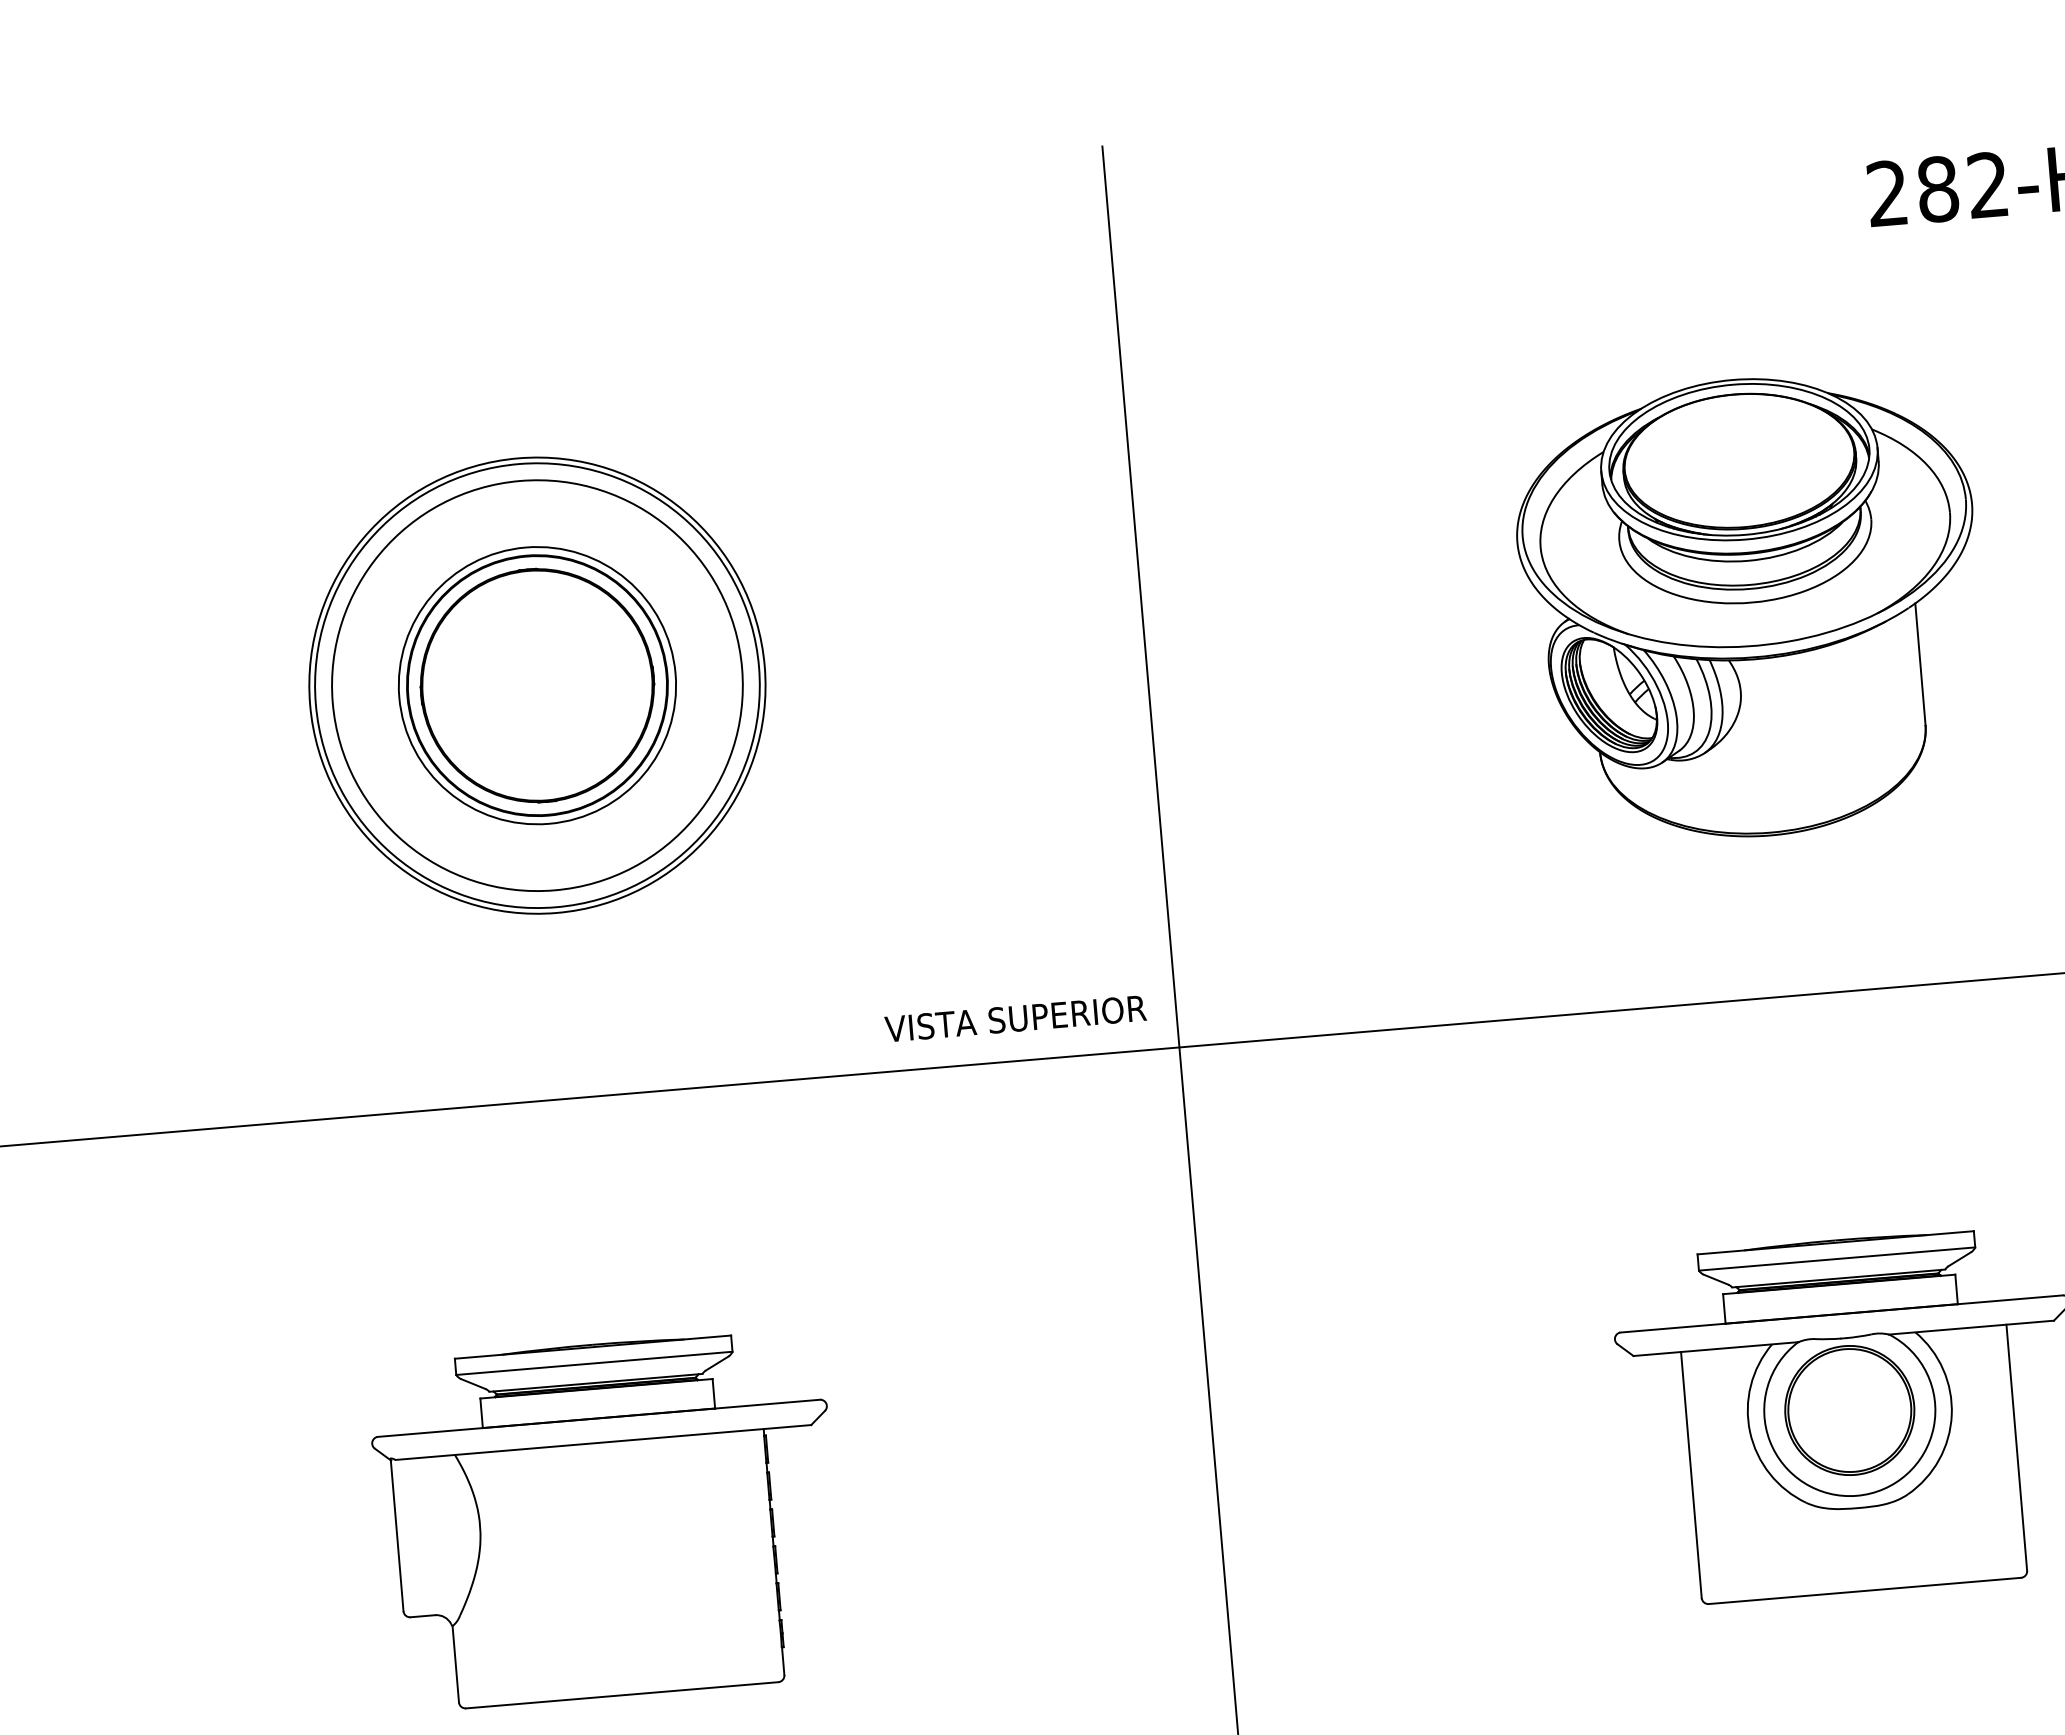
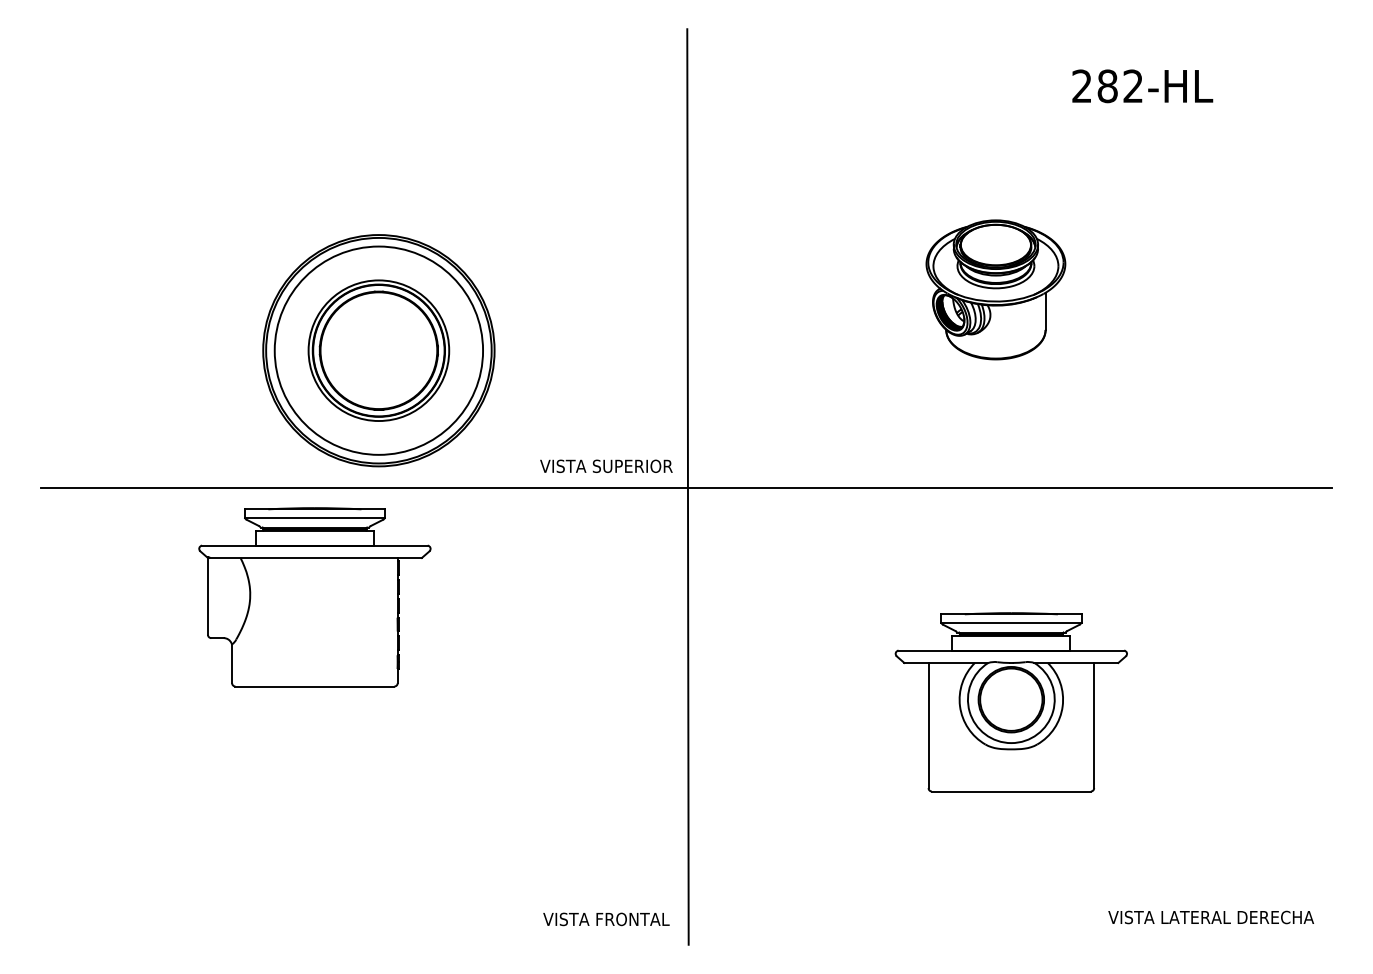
part: (1750, 607) -> (995, 289), size x0.6
part: (536, 685) -> (378, 350), moved
part: (606, 1520) -> (314, 597), moved

